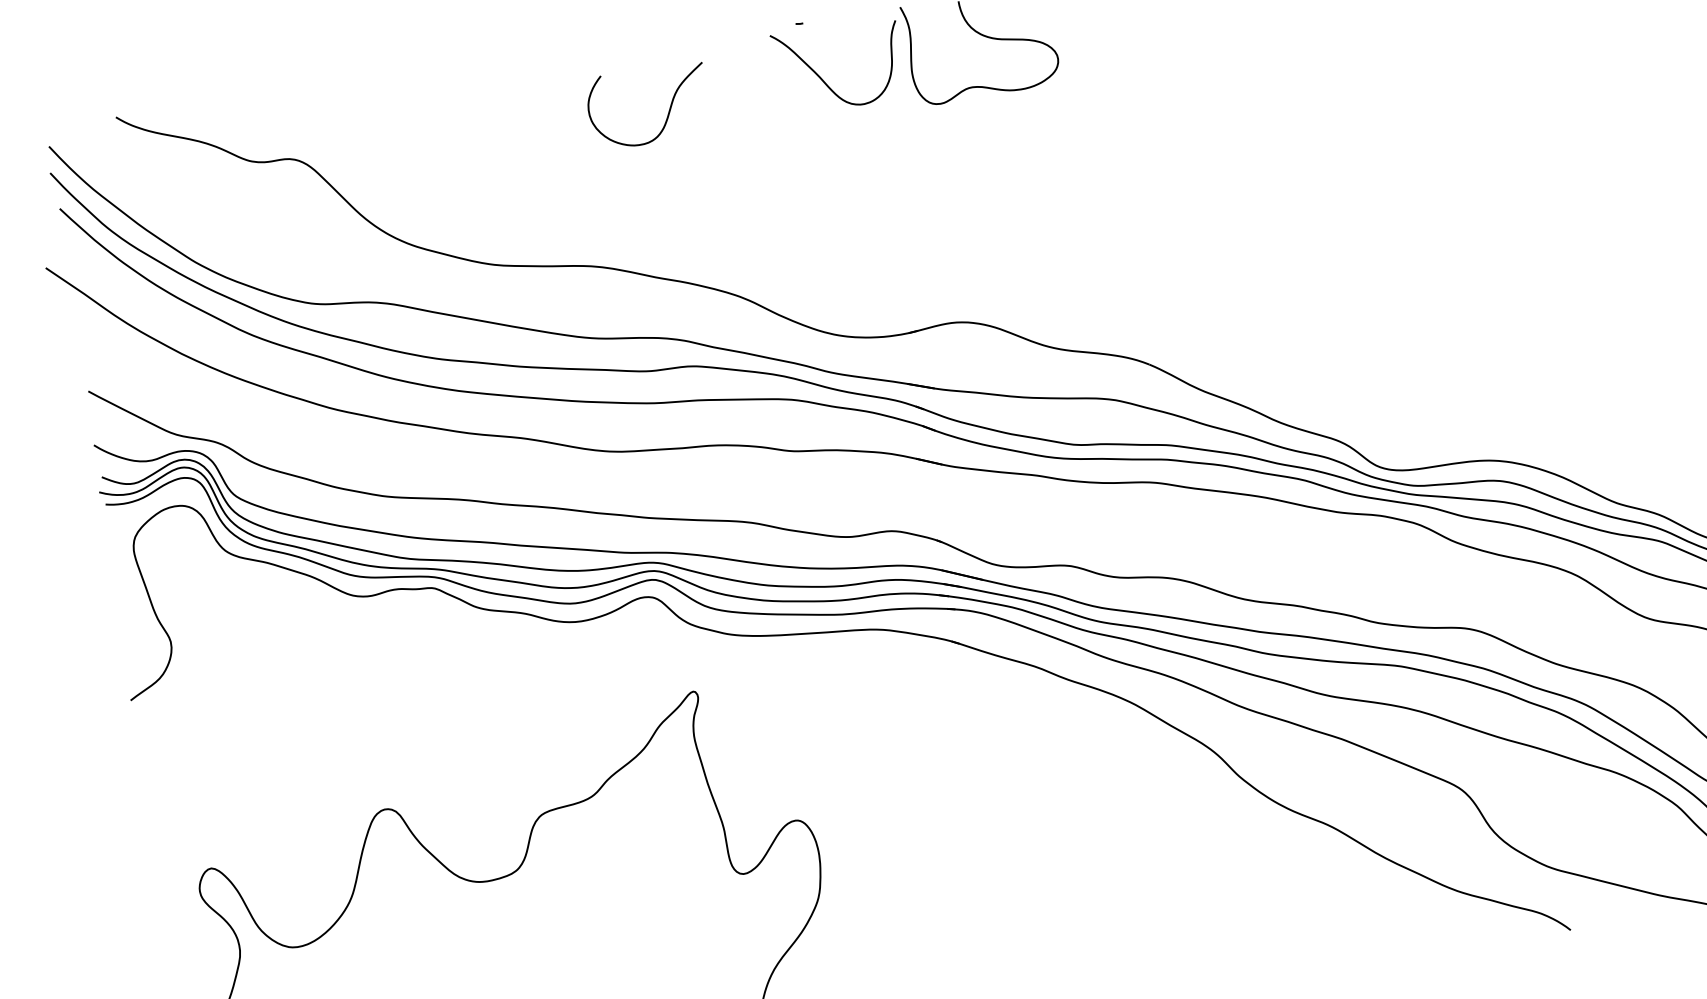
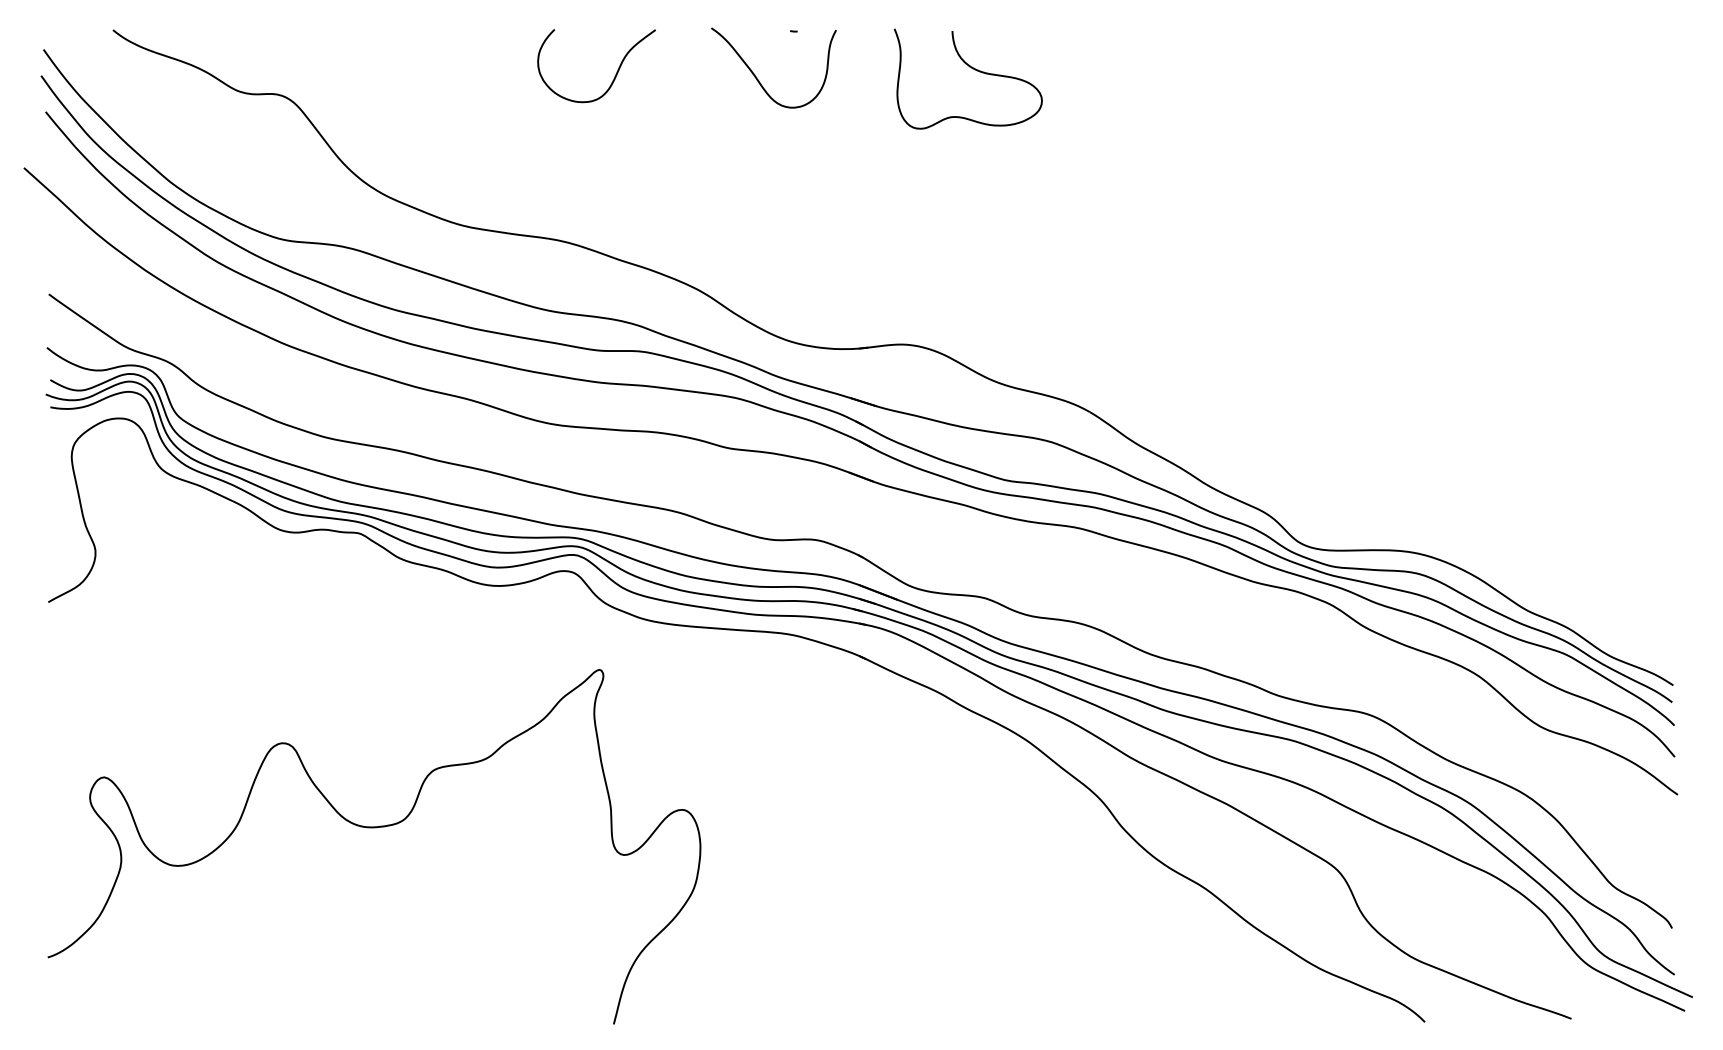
curve: (823, 78) -> (757, 77), moved
curve: (667, 114) -> (614, 76), moved

